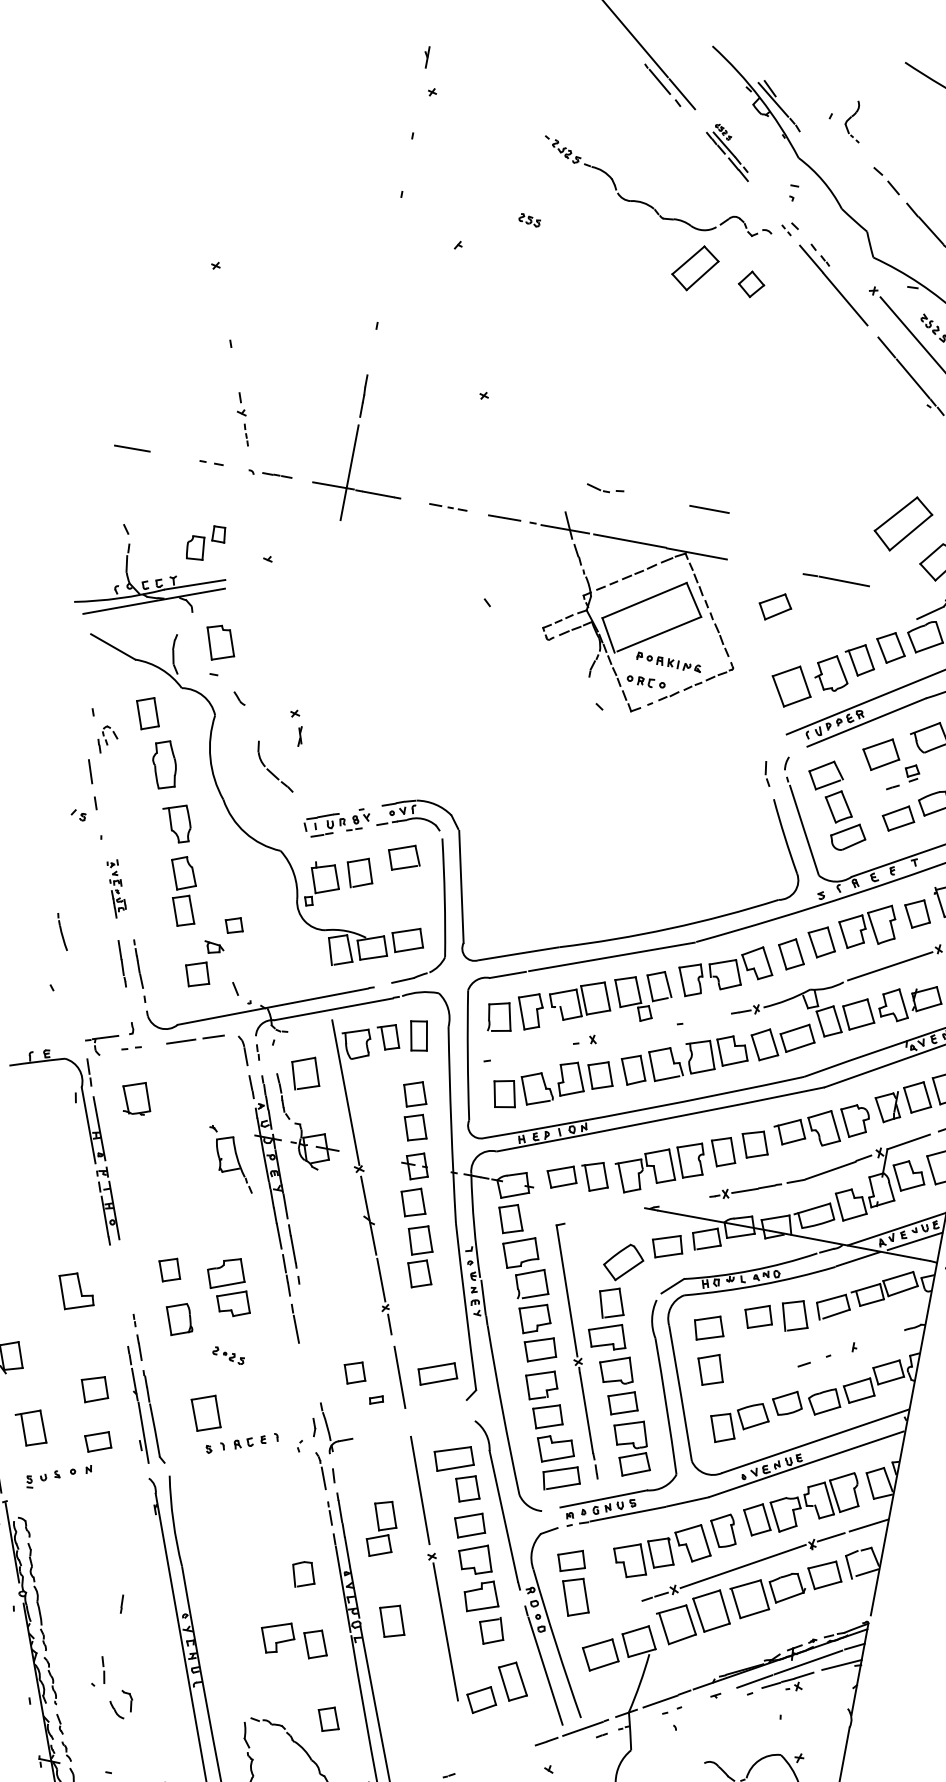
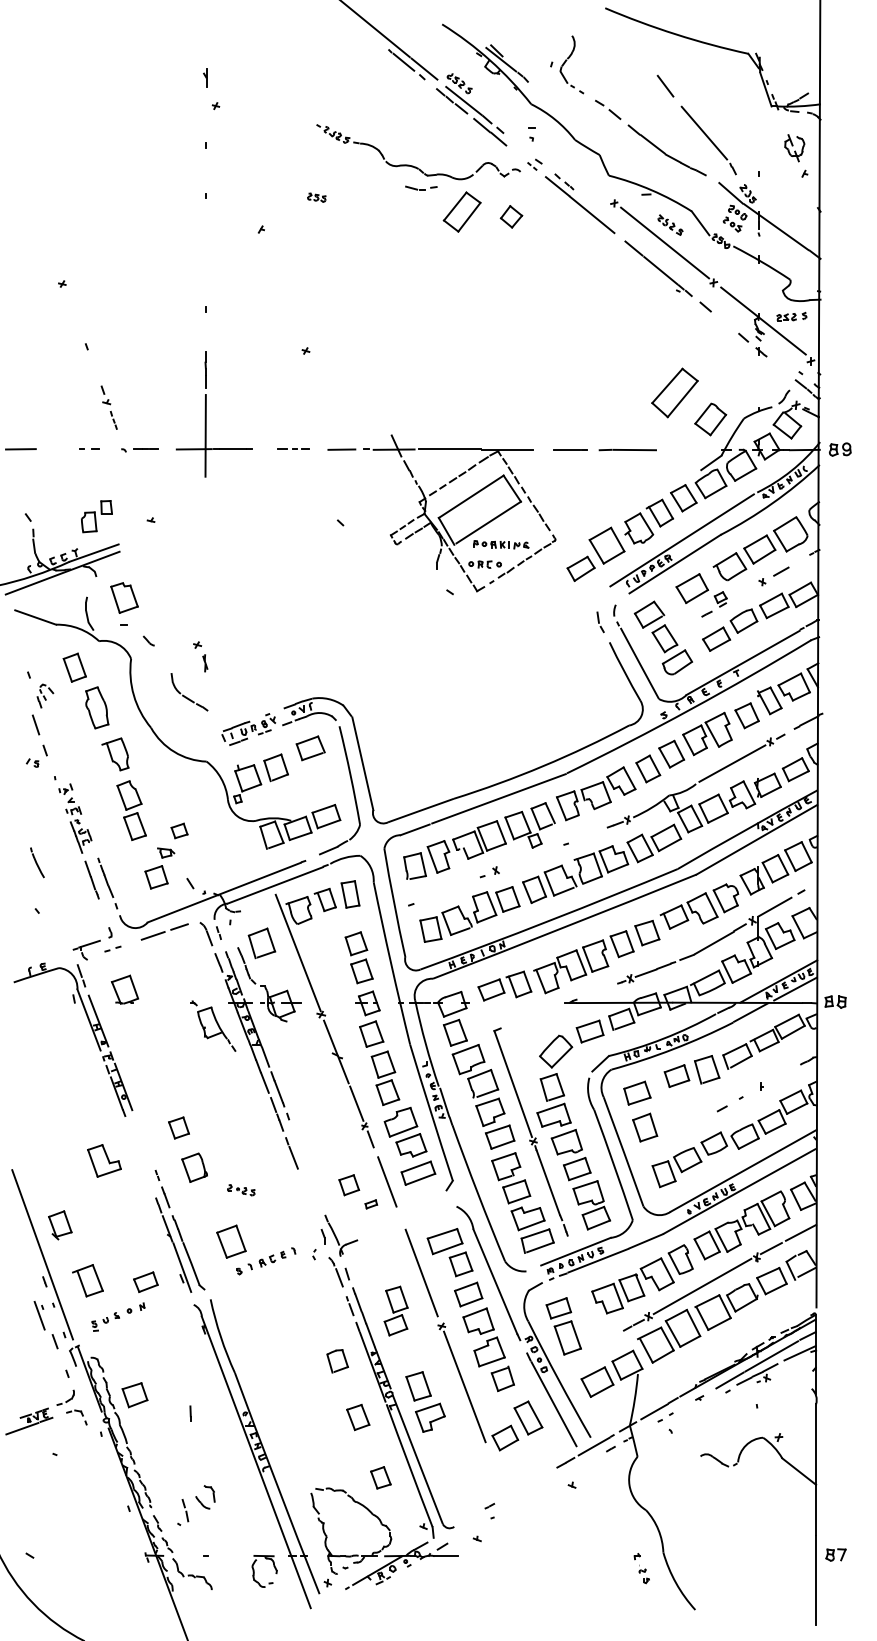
part: (853, 120) -> (571, 64), size x1.67
part: (728, 151) -> (471, 109), size x1.67
part: (605, 488) -> (421, 187), moved
line: (709, 509) -> (570, 449), moved
part: (774, 606) -> (580, 568), moved
part: (116, 888) -> (75, 818), size x1.43
part: (229, 1285) -> (405, 1131), moved
part: (94, 1389) -> (134, 1395), moved
part: (277, 1637) -> (430, 1417), moved
part: (100, 1671) -> (183, 1512), moved

